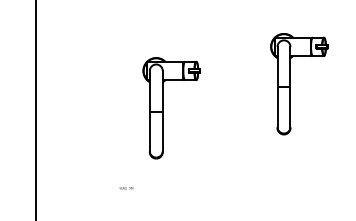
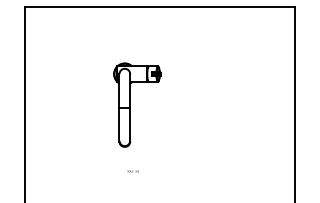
part: (290, 83) -> (236, 84), removed
text: (125, 188) -> (132, 171), moved

